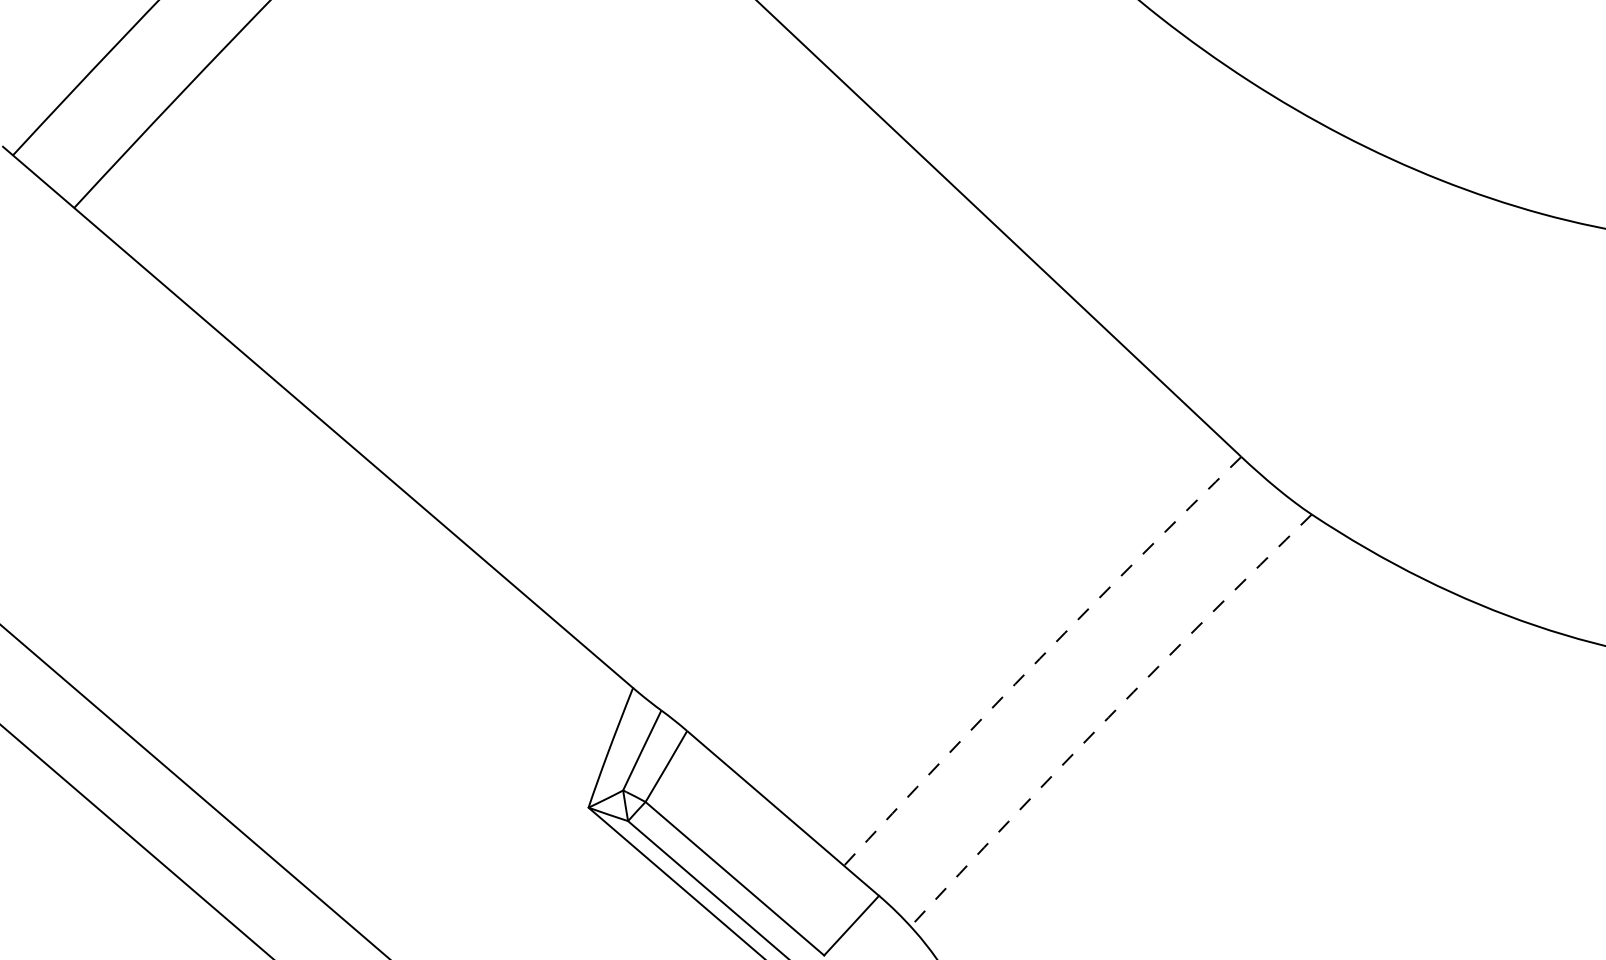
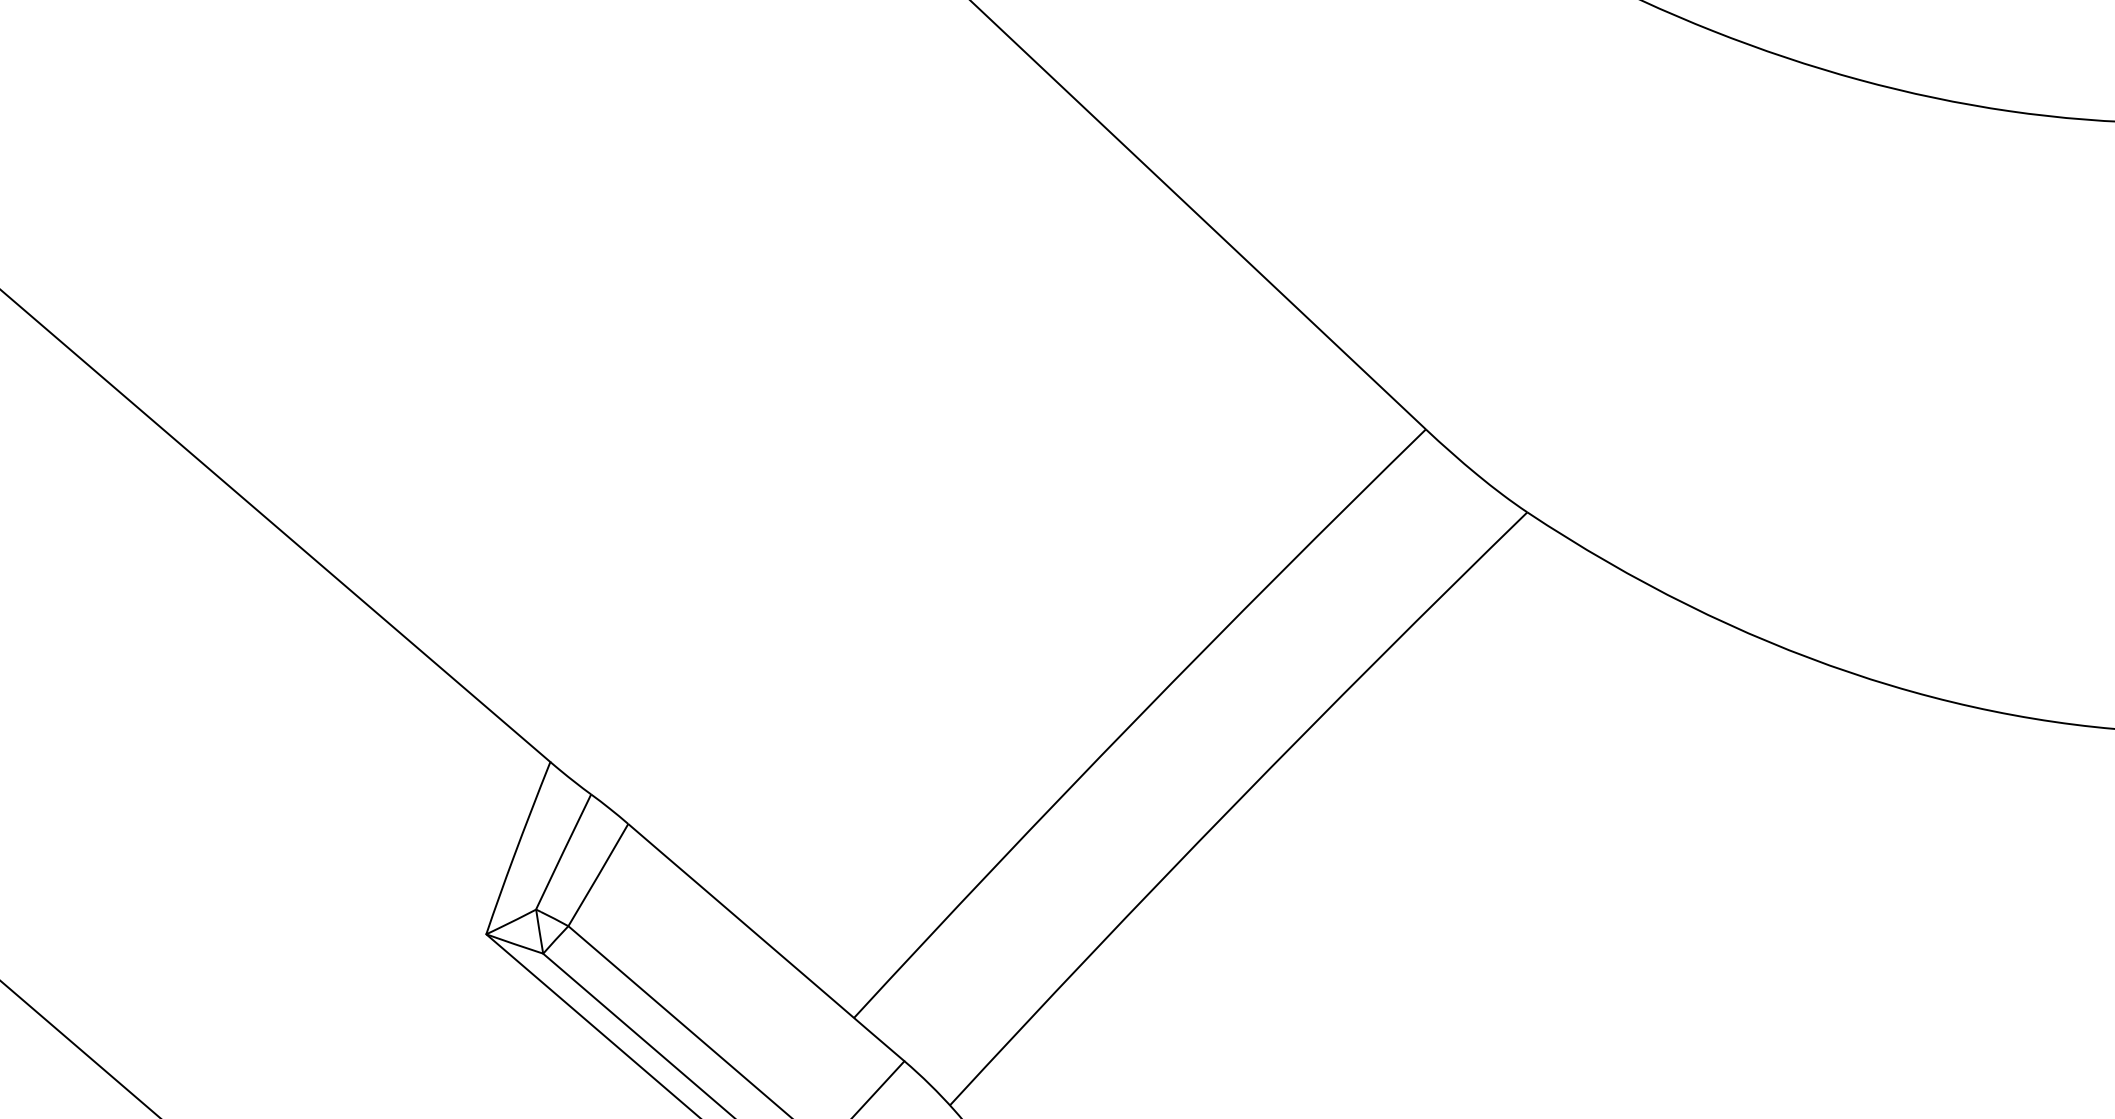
arc: (1039, 658) -> (1135, 719), dashed -> solid
arc: (1108, 717) -> (1234, 804), dashed -> solid

